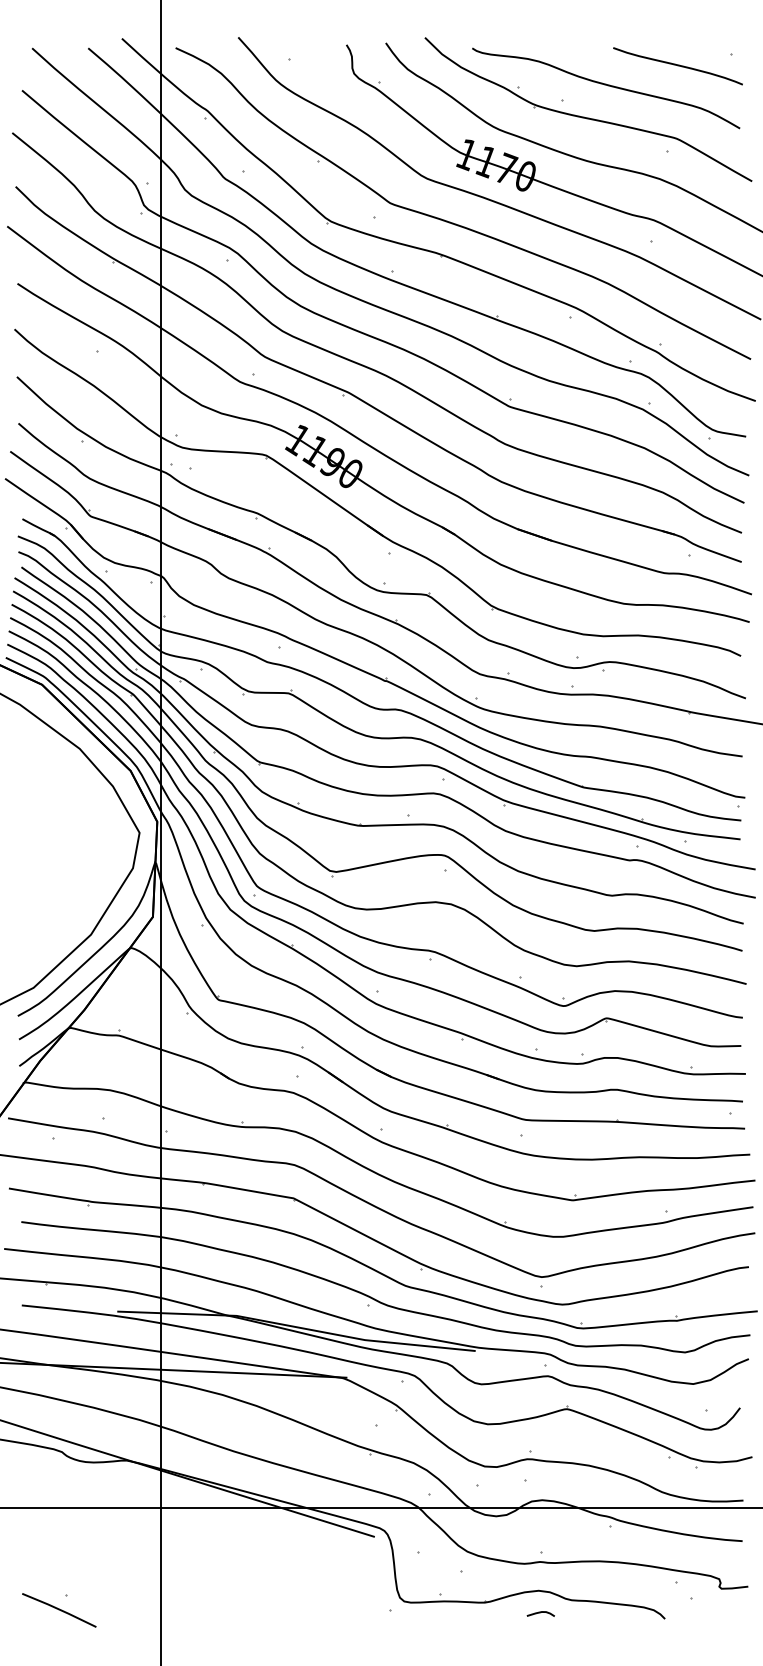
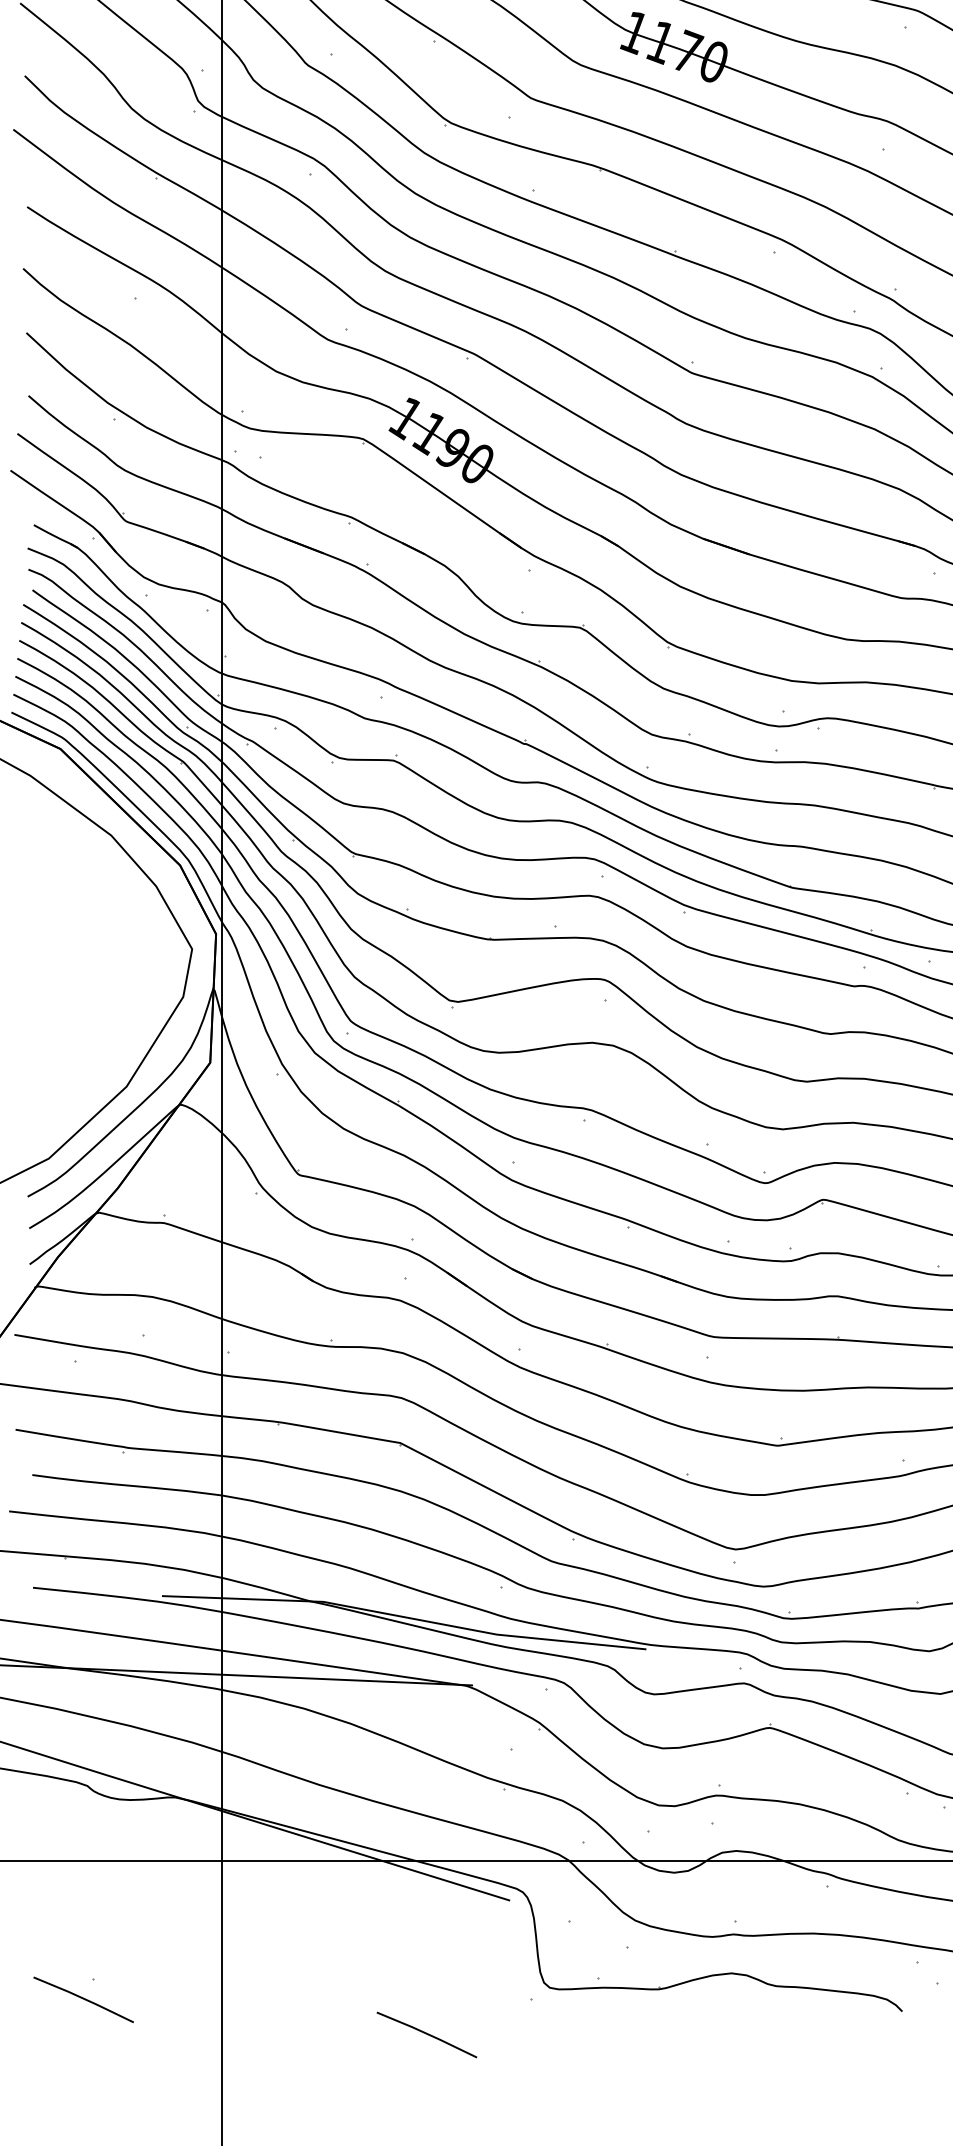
curve: (540, 1613) -> (733, 2004), removed
line: (313, 1636) -> (427, 2035), added

